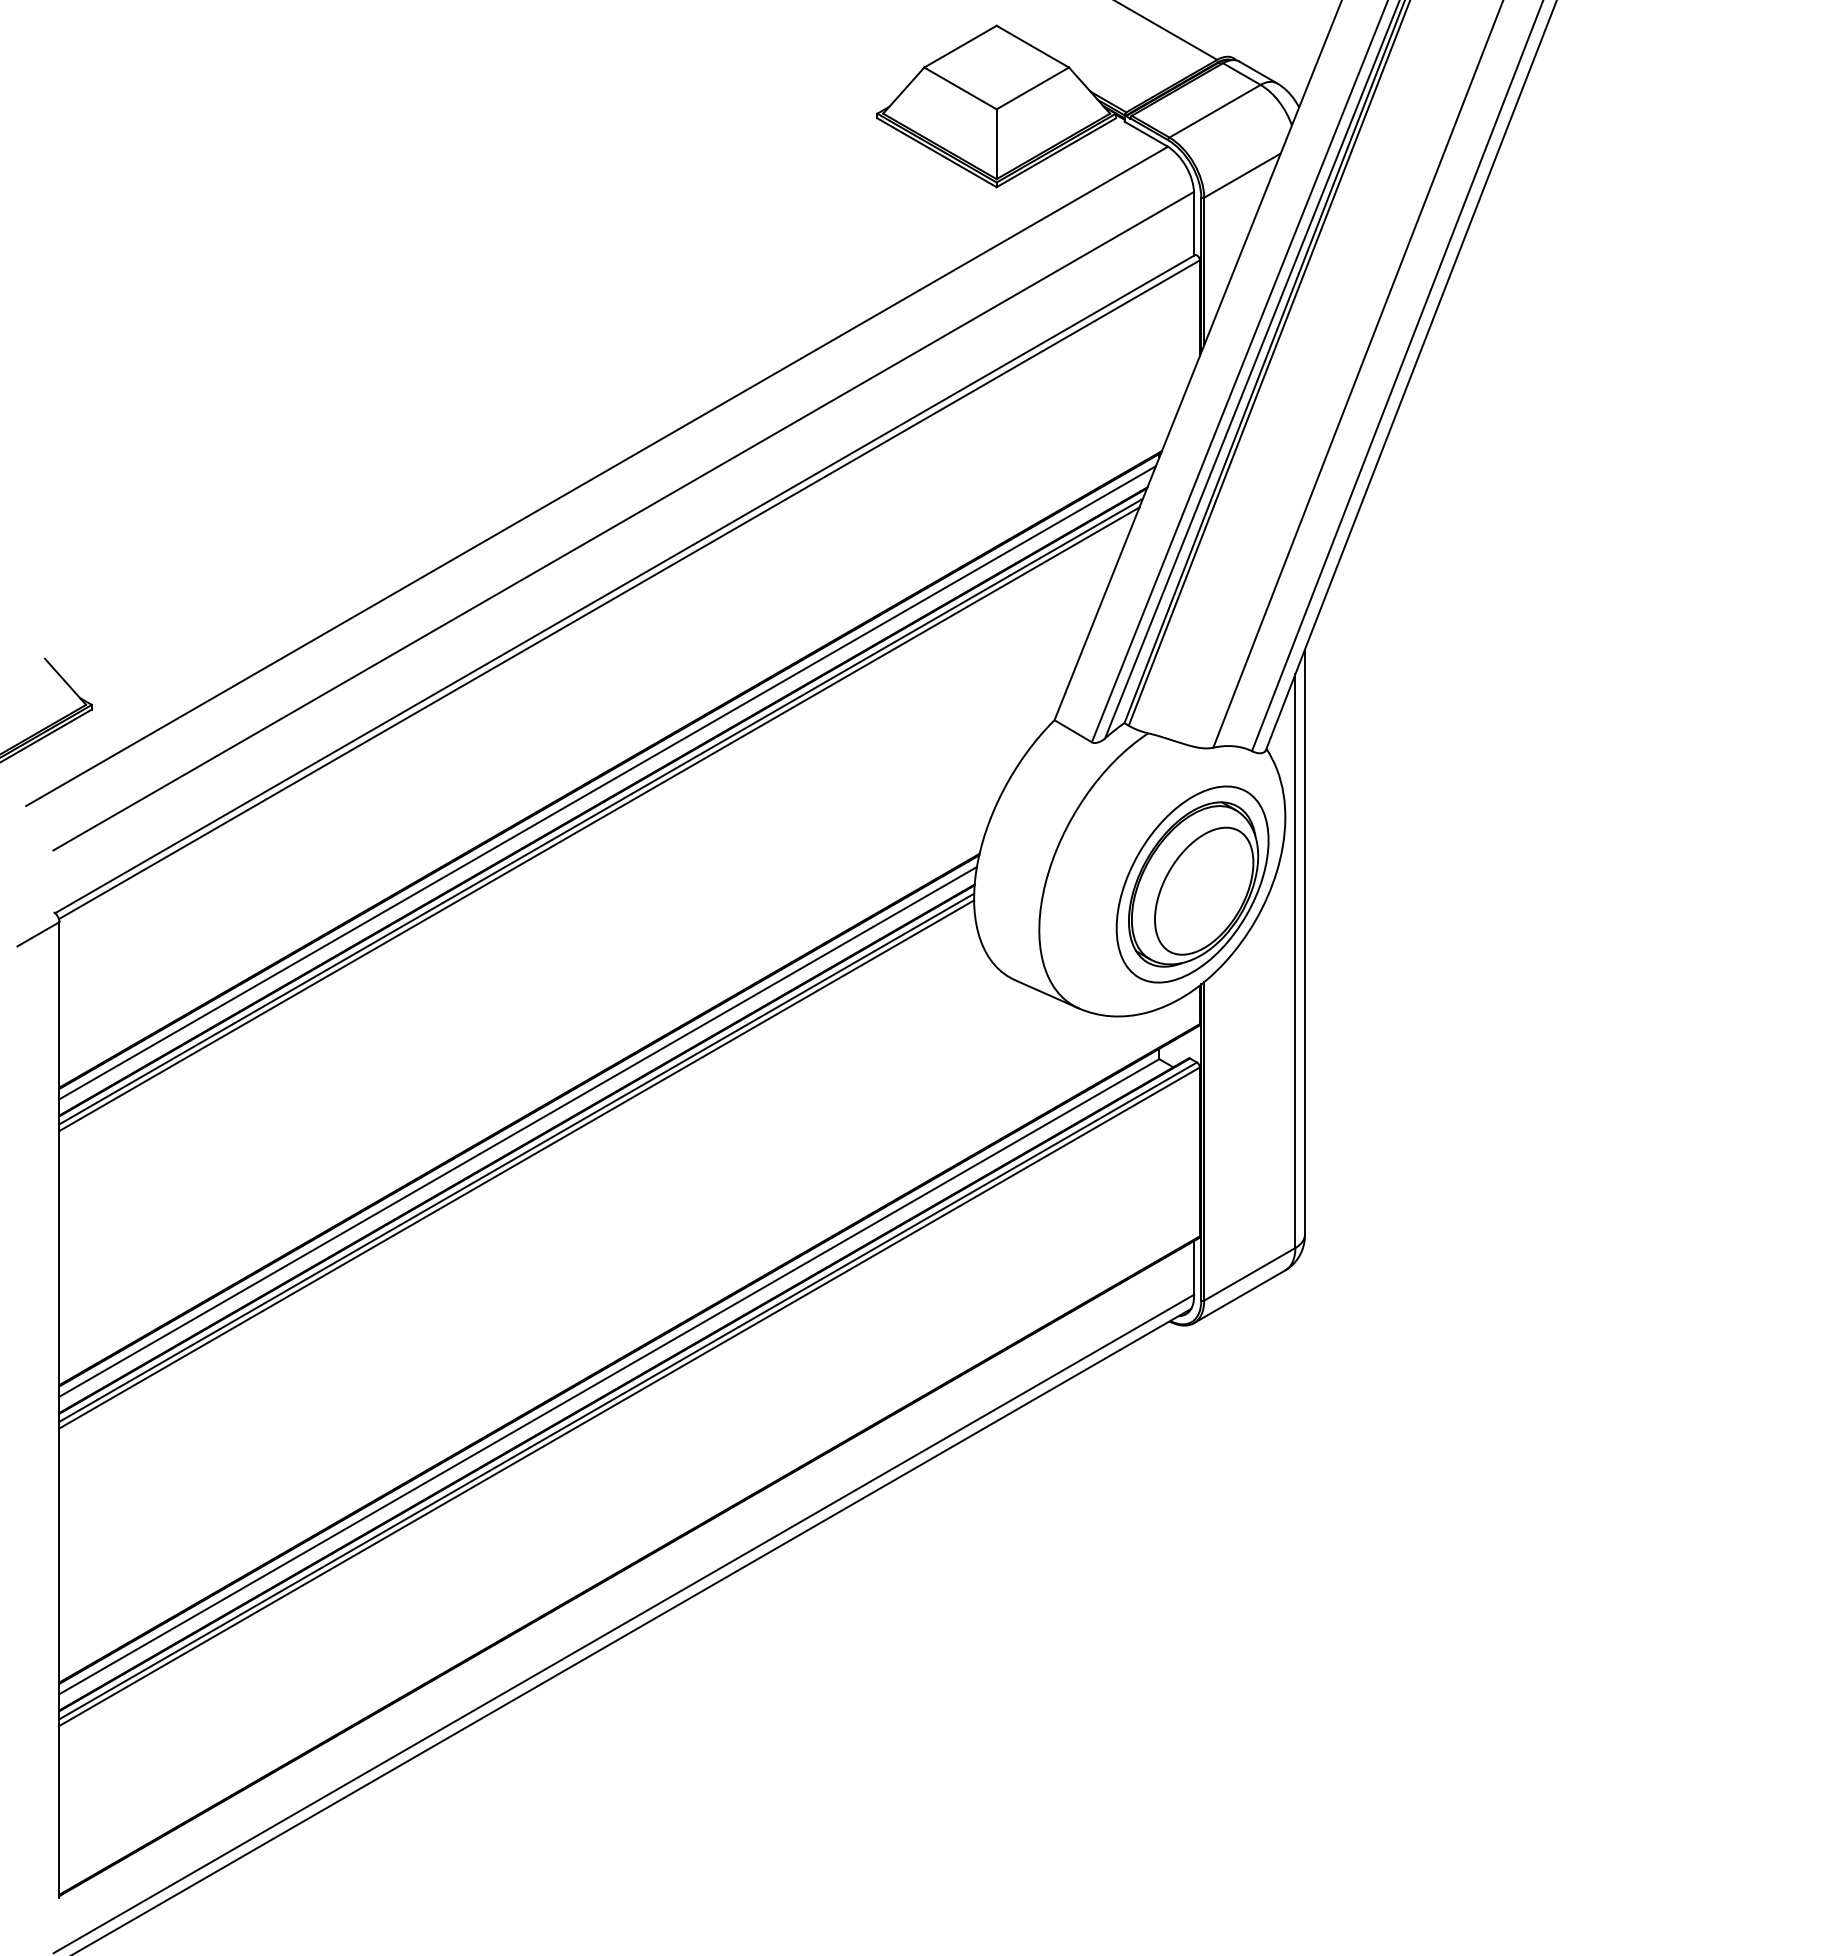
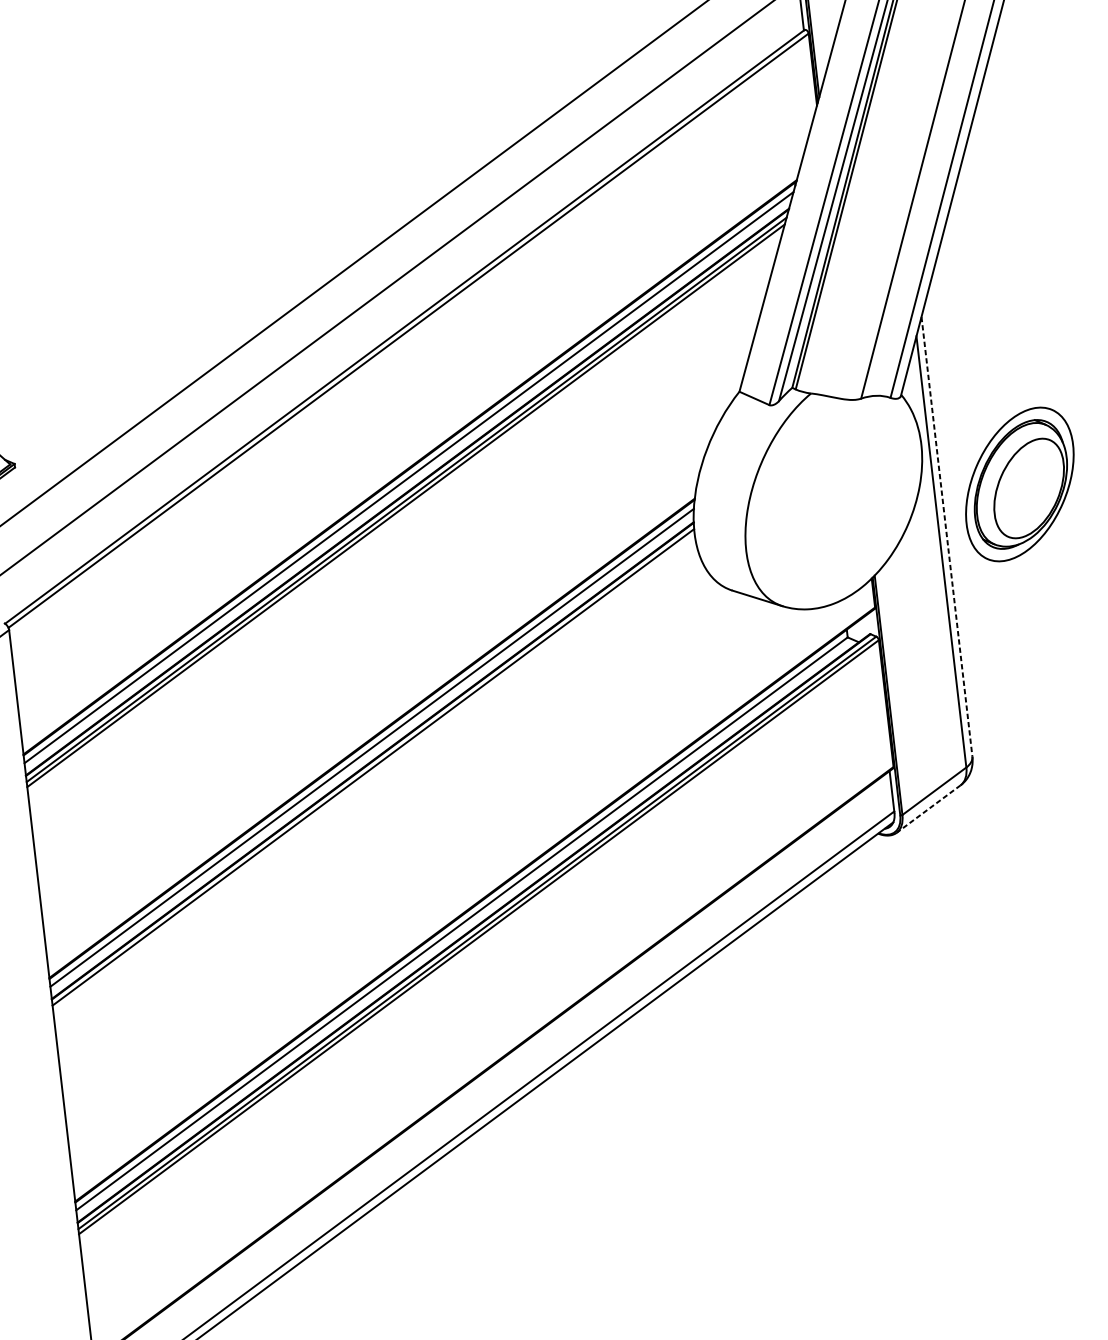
part: (1192, 884) -> (1019, 484), moved
line: (1304, 942) -> (946, 537), solid -> dashed
line: (516, 1164) -> (373, 772), removed
line: (1239, 1296) -> (928, 808), solid -> dashed

